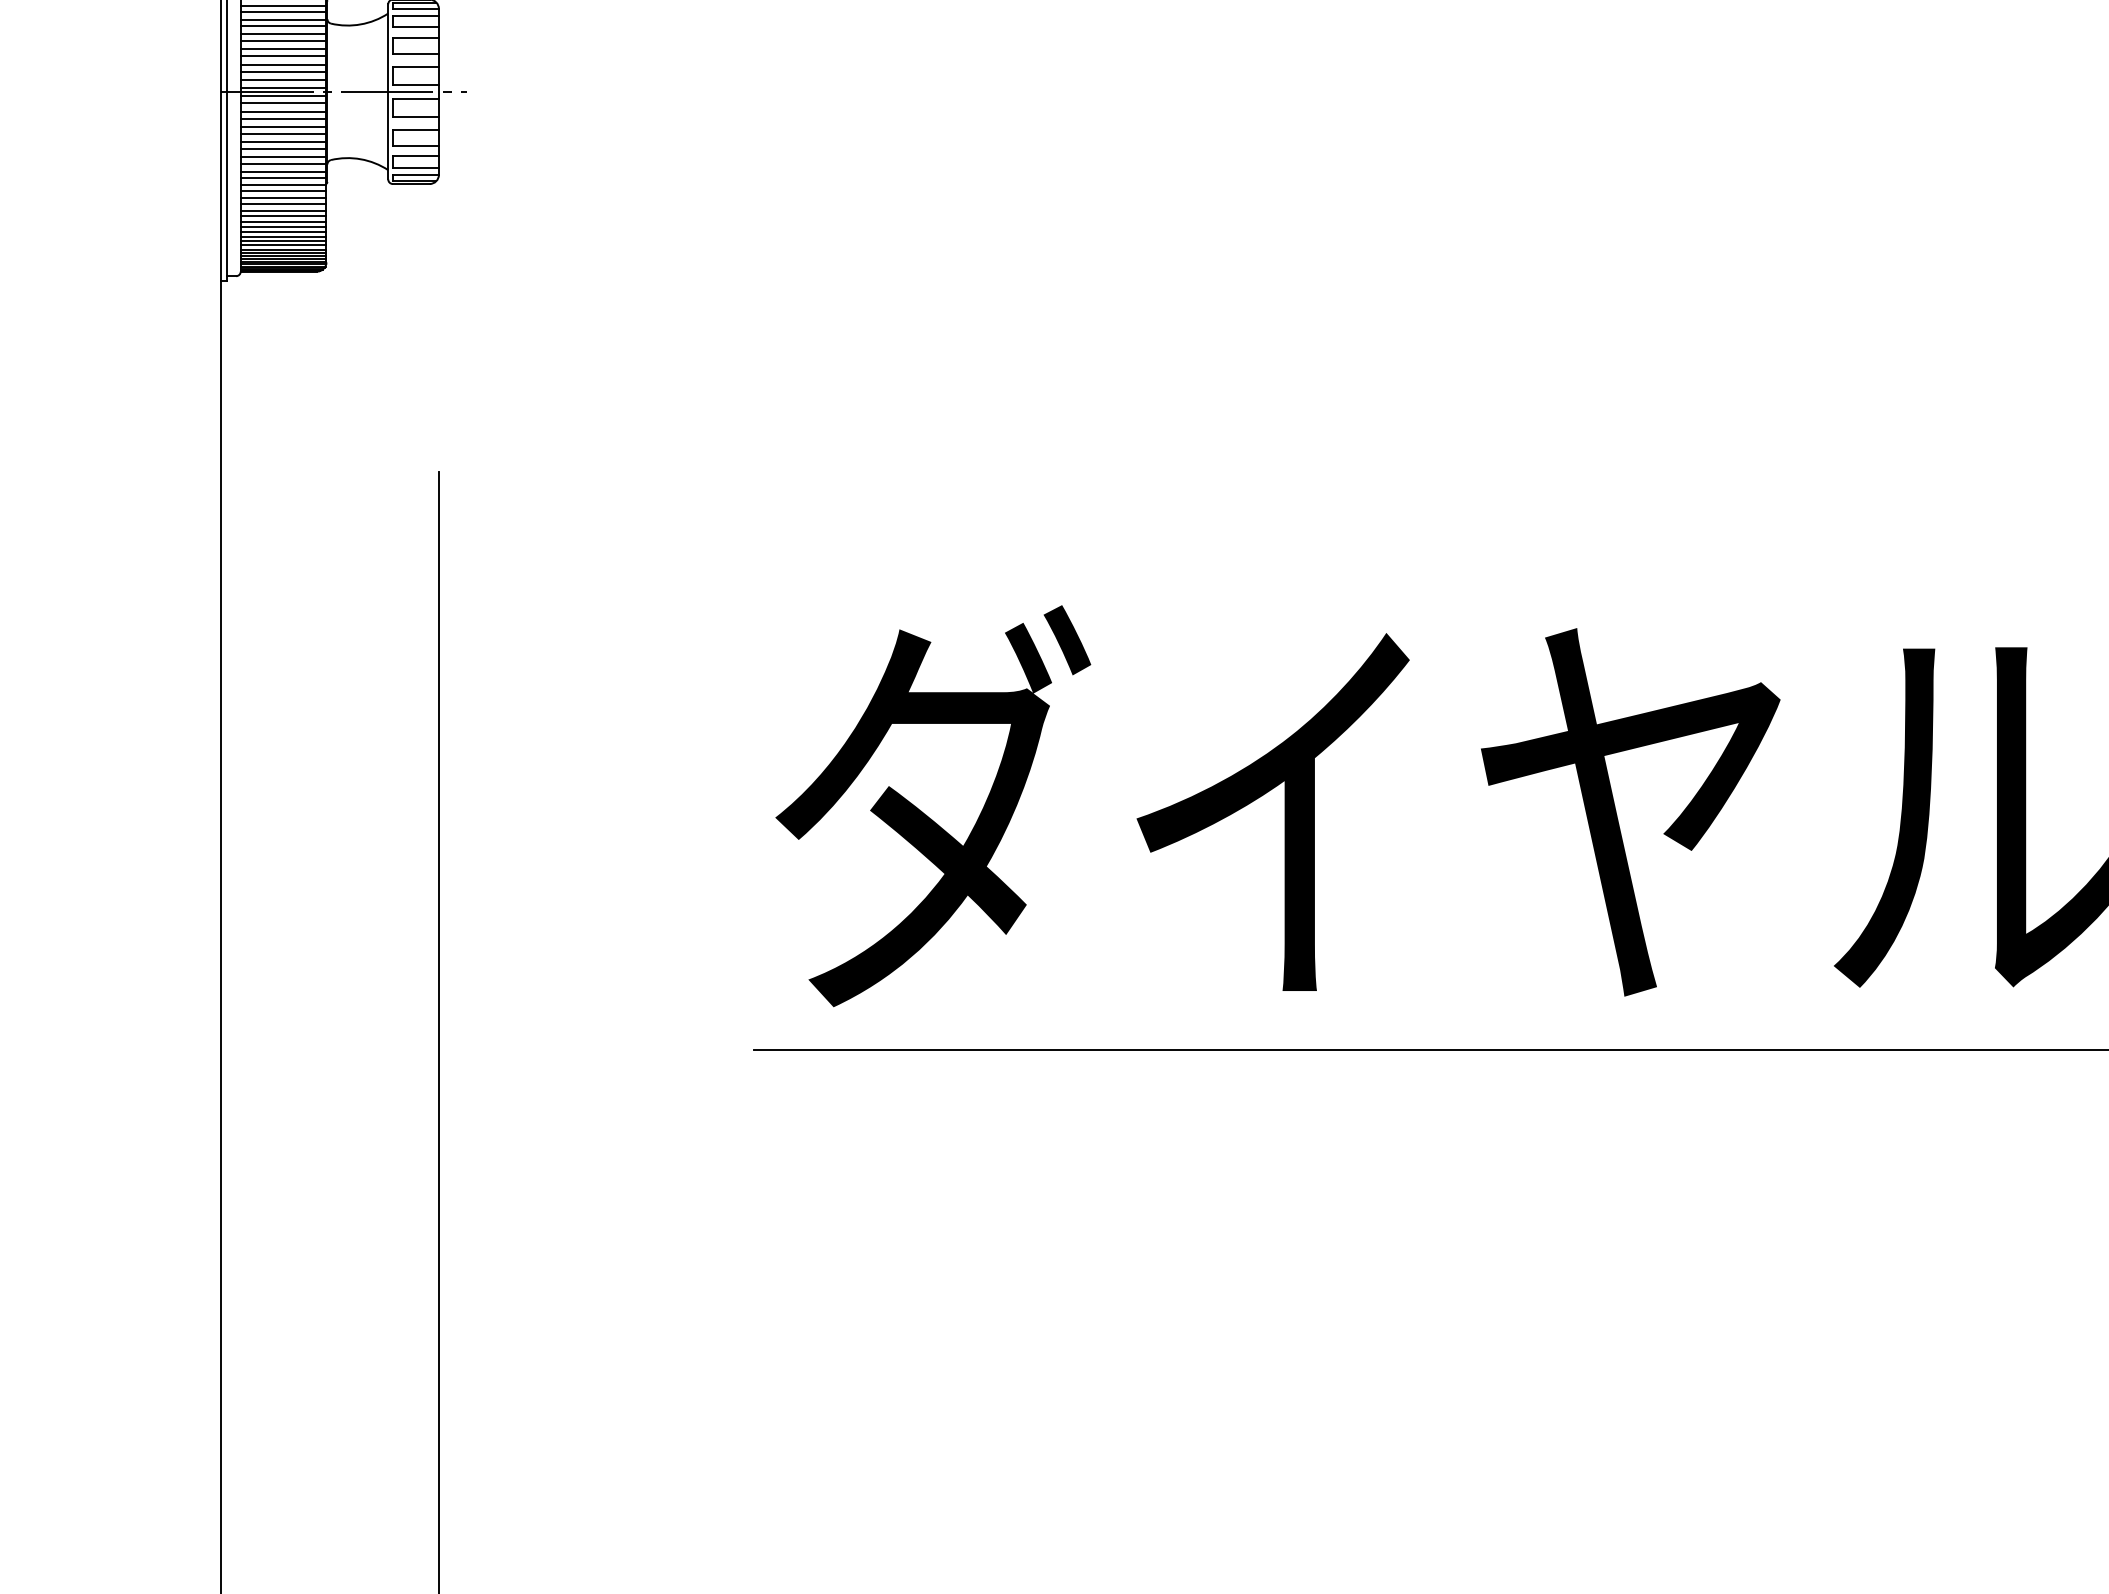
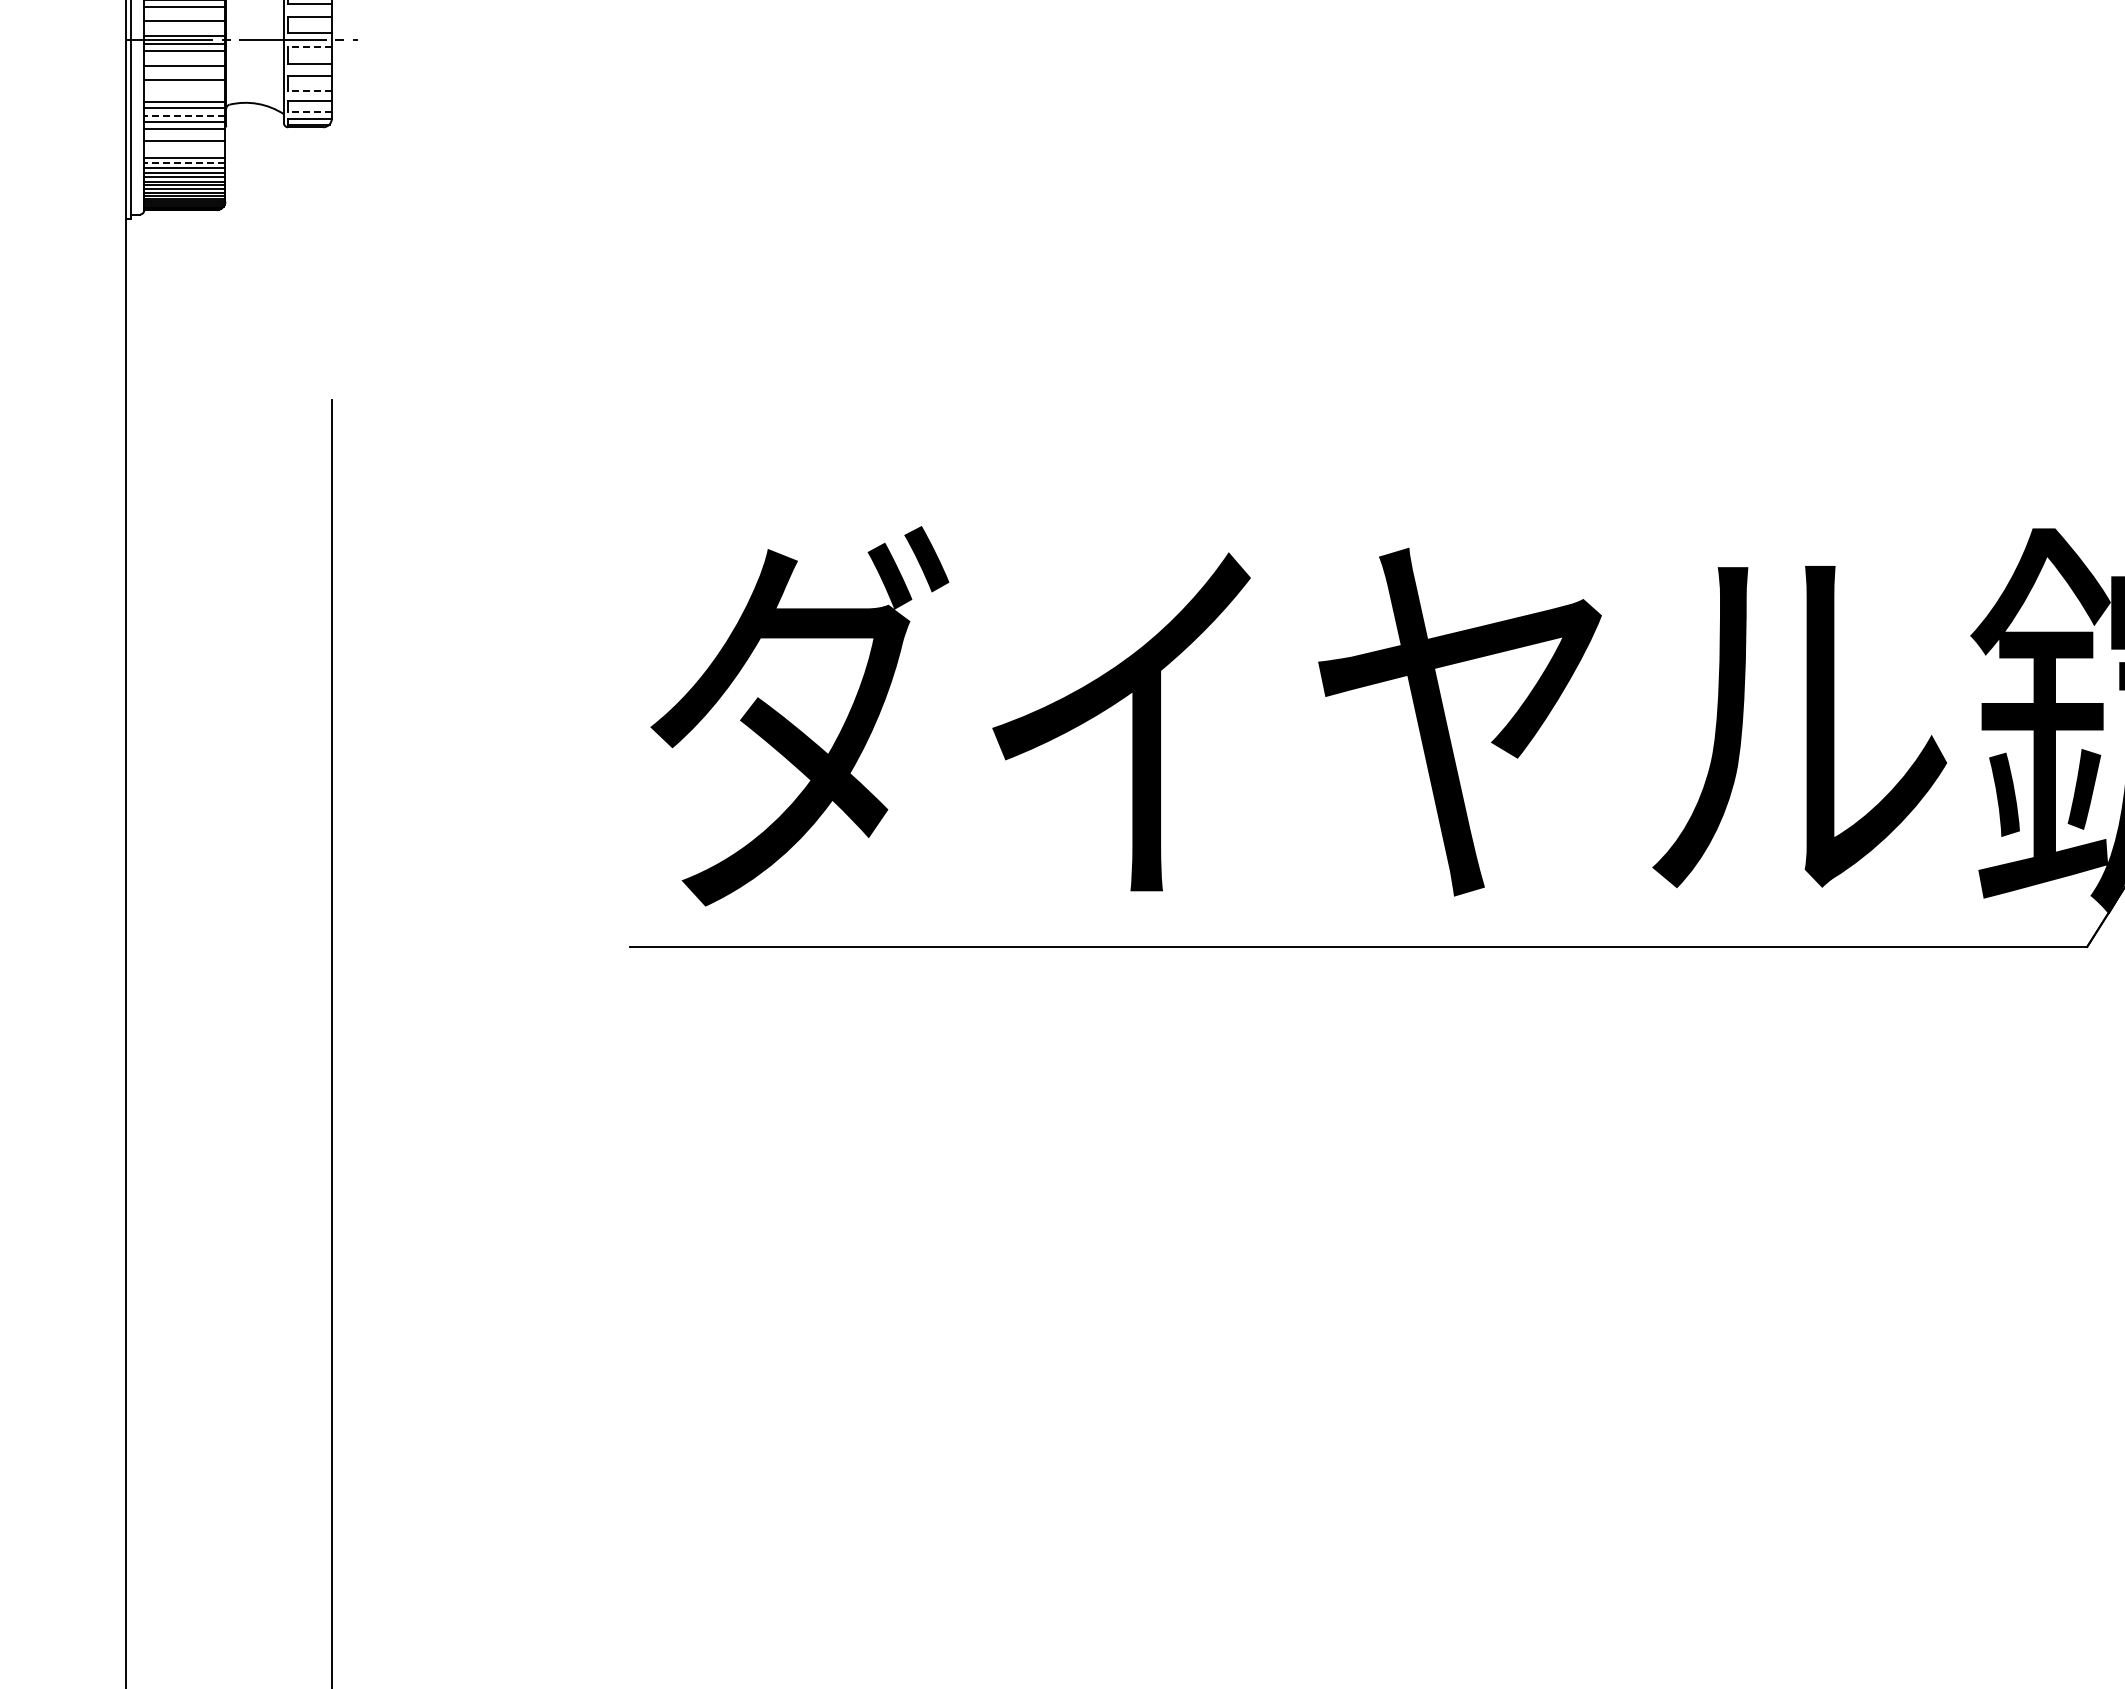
line: (283, 64) -> (184, 14), removed
line: (283, 80) -> (184, 29), removed
line: (416, 98) -> (310, 46), solid -> dashed
line: (283, 111) -> (184, 58), removed
line: (283, 127) -> (184, 73), removed
line: (283, 141) -> (184, 87), removed
line: (416, 145) -> (310, 90), solid -> dashed
line: (283, 149) -> (184, 94), removed
line: (416, 168) -> (310, 112), solid -> dashed
line: (283, 171) -> (184, 115), solid -> dashed
line: (283, 191) -> (184, 134), removed
line: (283, 204) -> (184, 146), removed
line: (283, 210) -> (184, 152), removed
line: (283, 222) -> (184, 163), solid -> dashed

